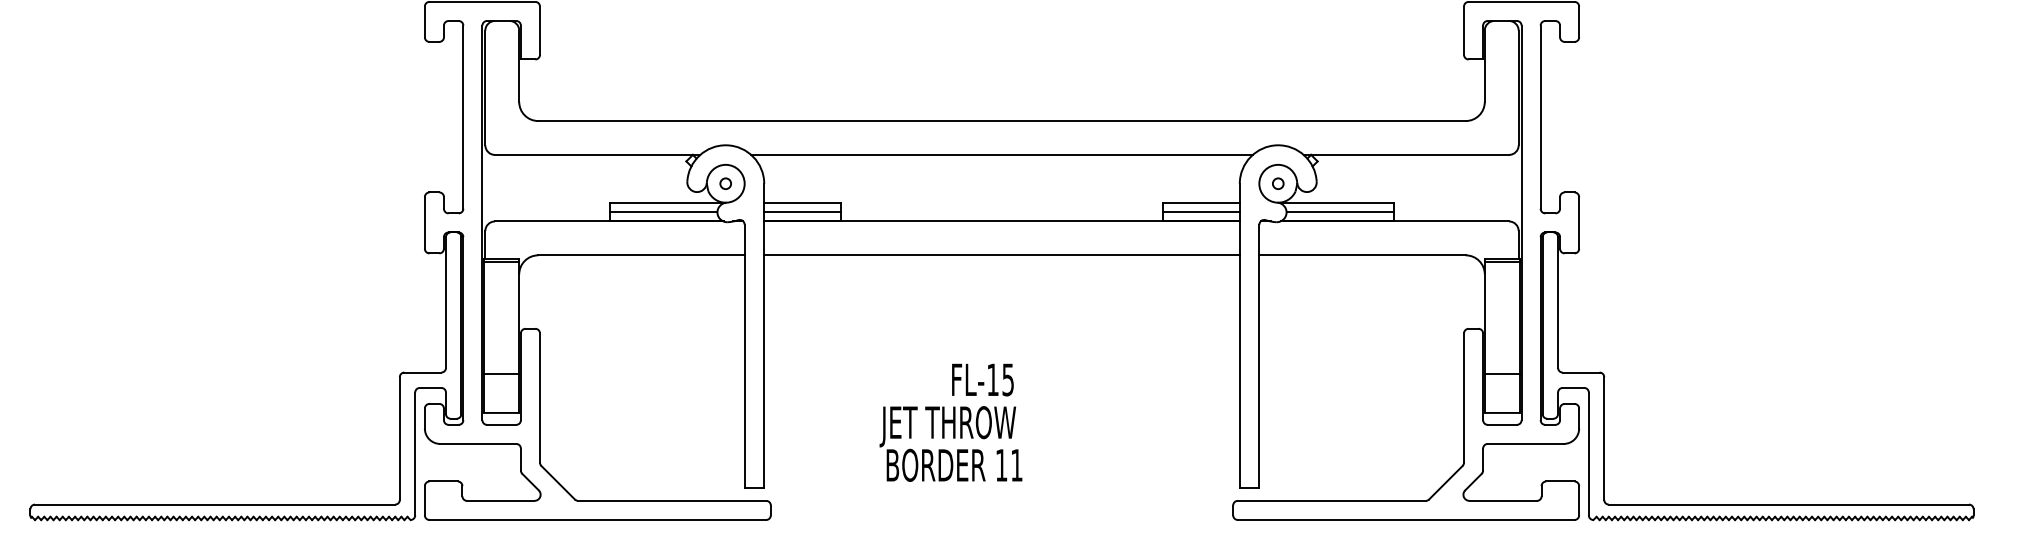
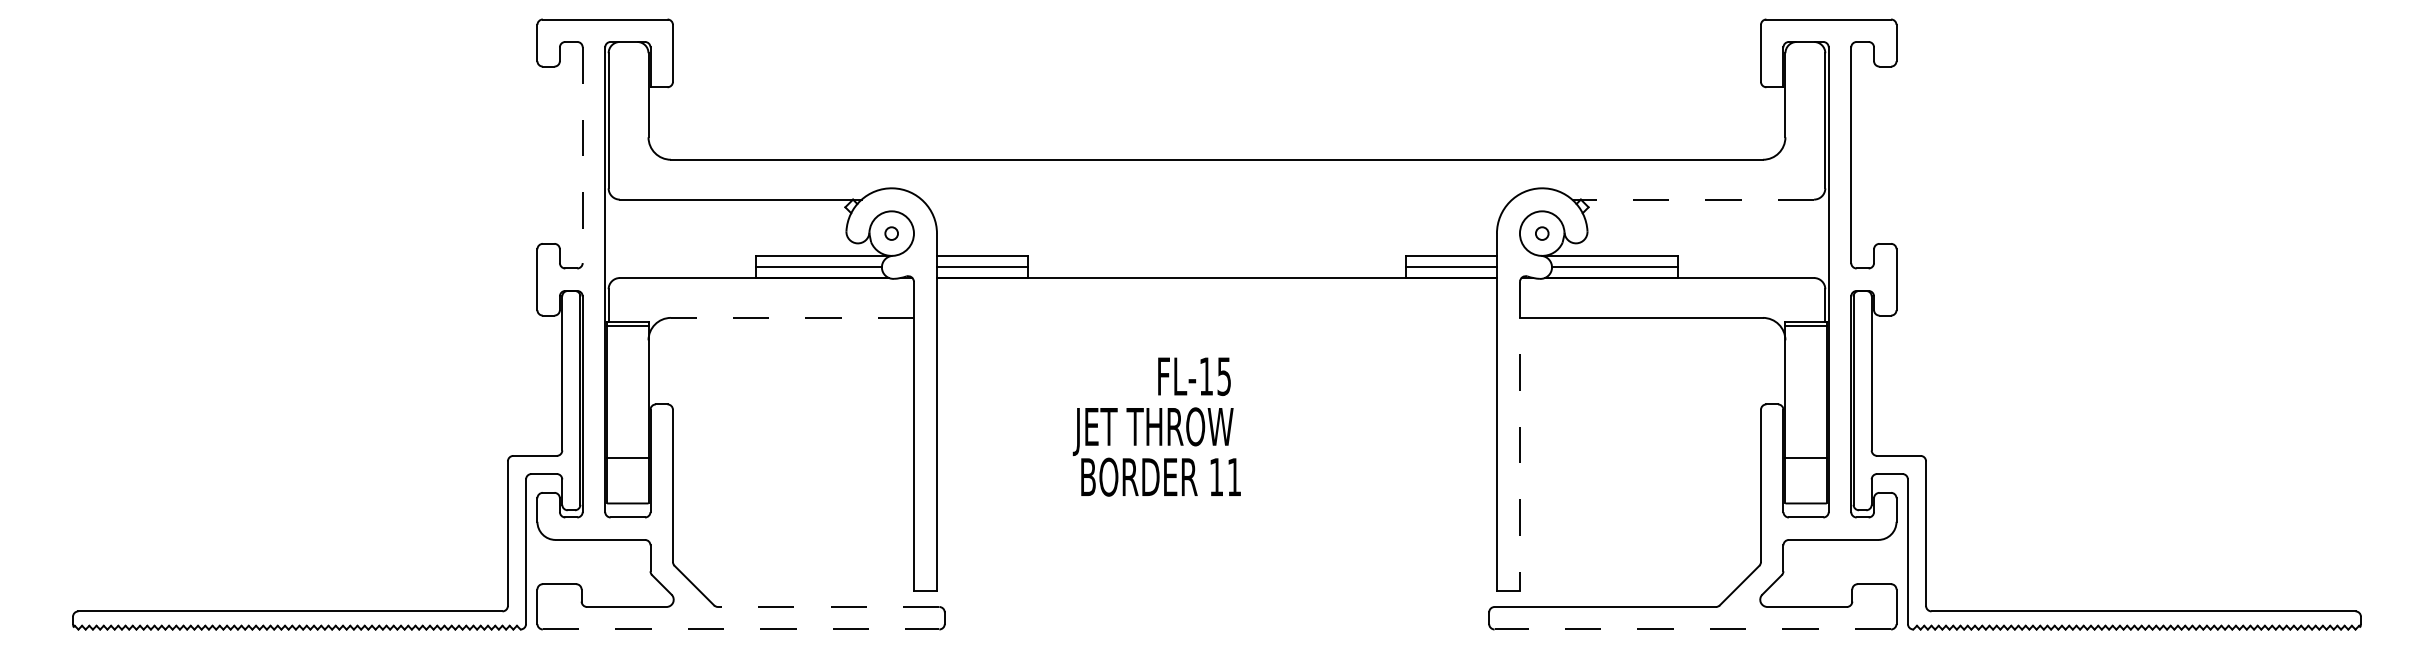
line: (463, 117) -> (582, 155), solid -> dashed
line: (1001, 154) -> (1216, 199), removed
line: (1406, 154) -> (1693, 199), solid -> dashed
line: (641, 255) -> (792, 317), solid -> dashed
line: (1001, 255) -> (1216, 317), removed
line: (1258, 356) -> (1519, 436), solid -> dashed
text: (950, 422) -> (1156, 426), moved
line: (672, 501) -> (828, 607), solid -> dashed
line: (598, 519) -> (741, 629), solid -> dashed
line: (1405, 519) -> (1692, 629), solid -> dashed

